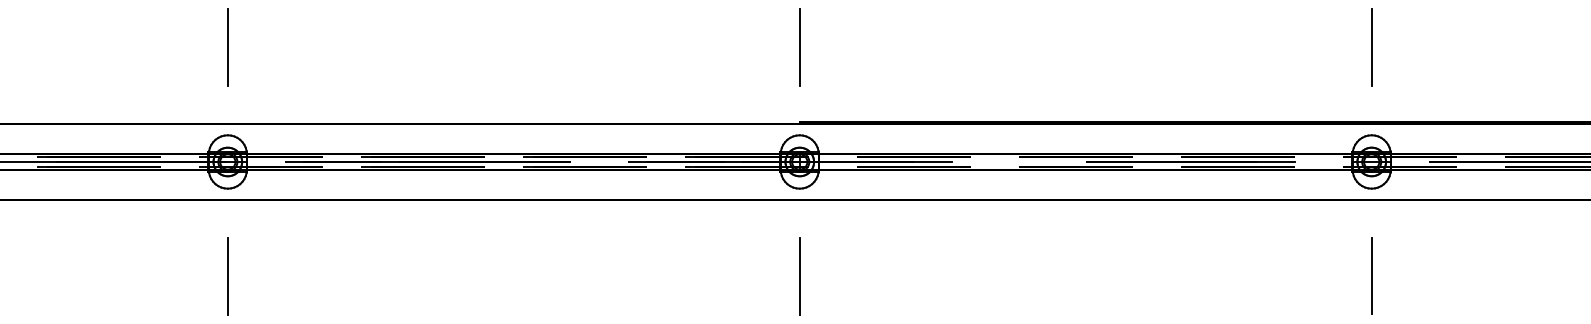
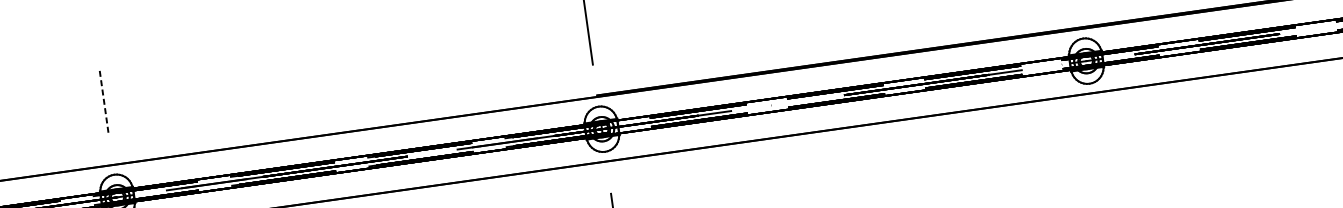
line: (227, 47) -> (103, 100), solid -> dashed
line: (1371, 276) -> (1099, 158), removed

